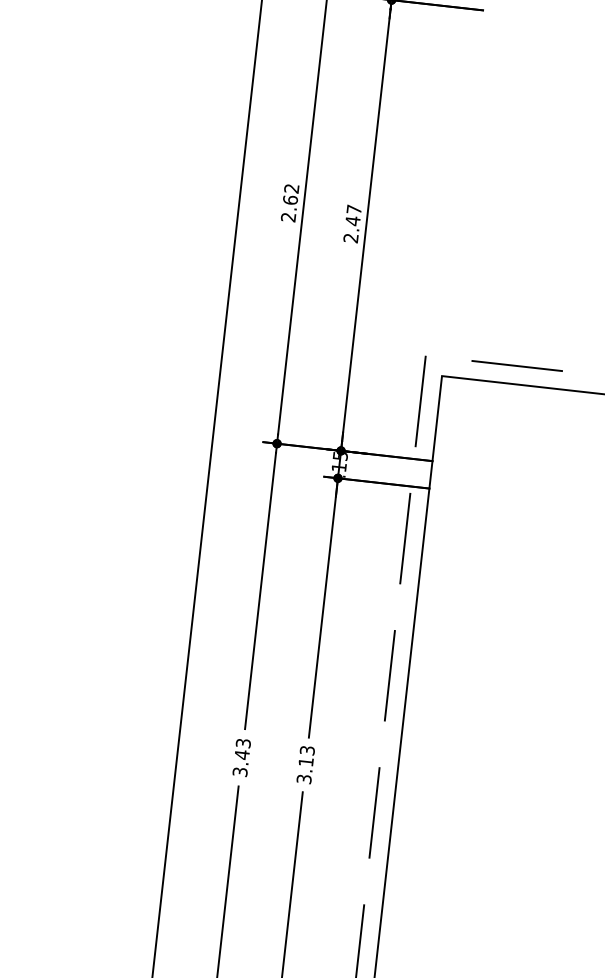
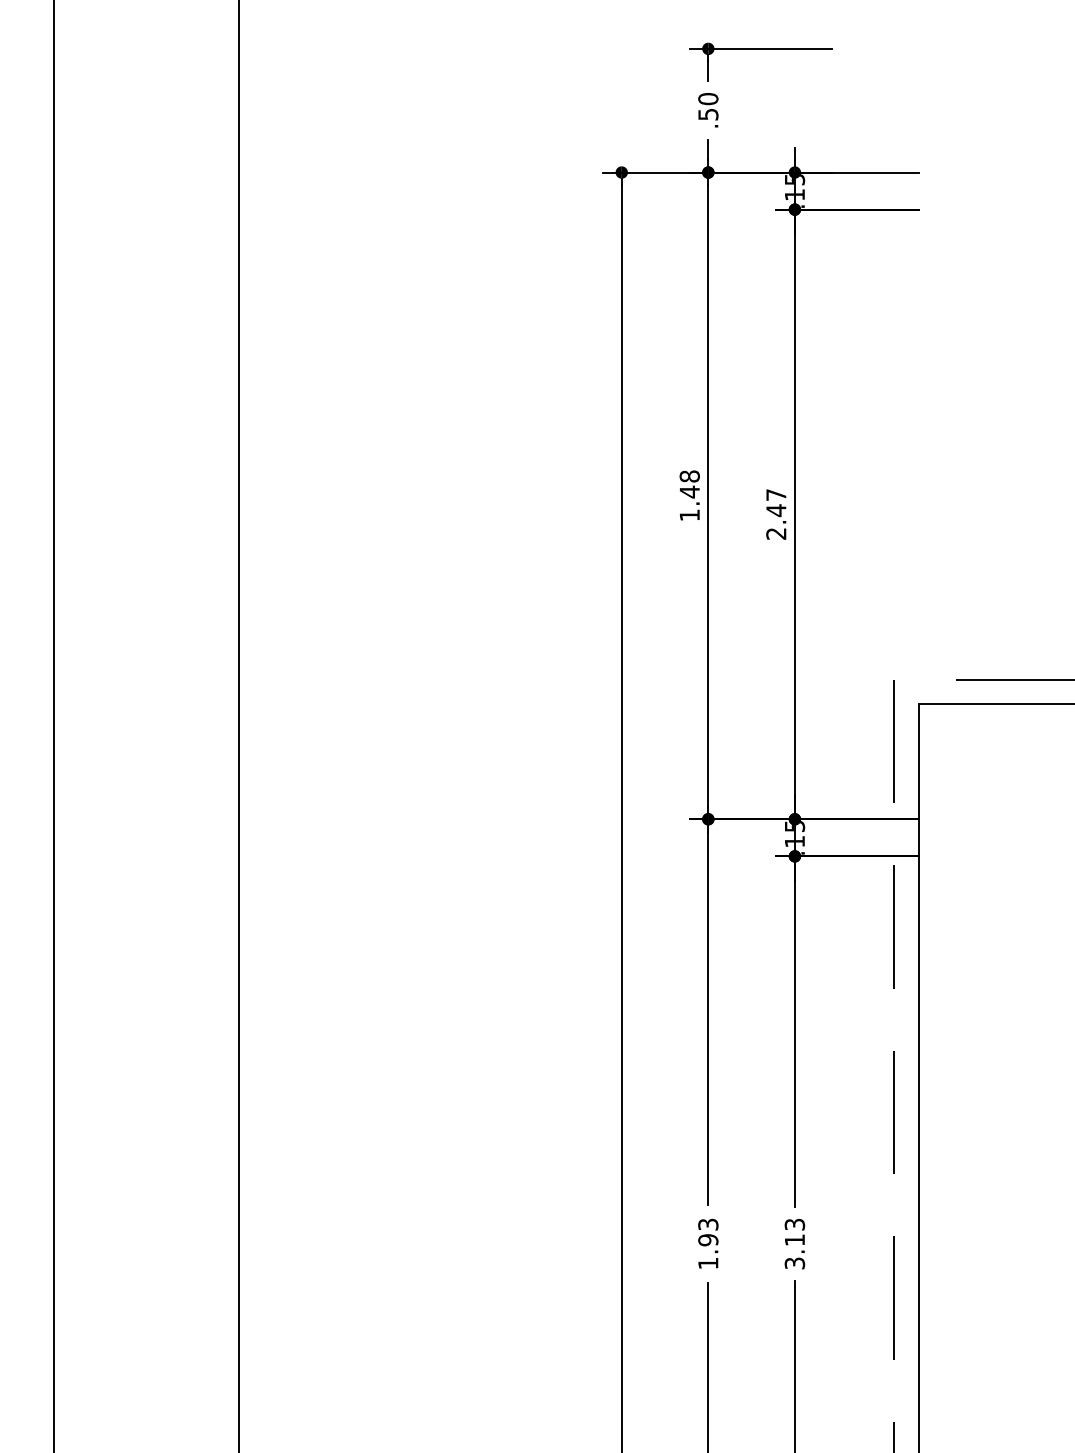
text: (289, 202) -> (689, 495), 2.62 -> 1.48
text: (241, 763) -> (708, 1251), 3.43 -> 1.93

